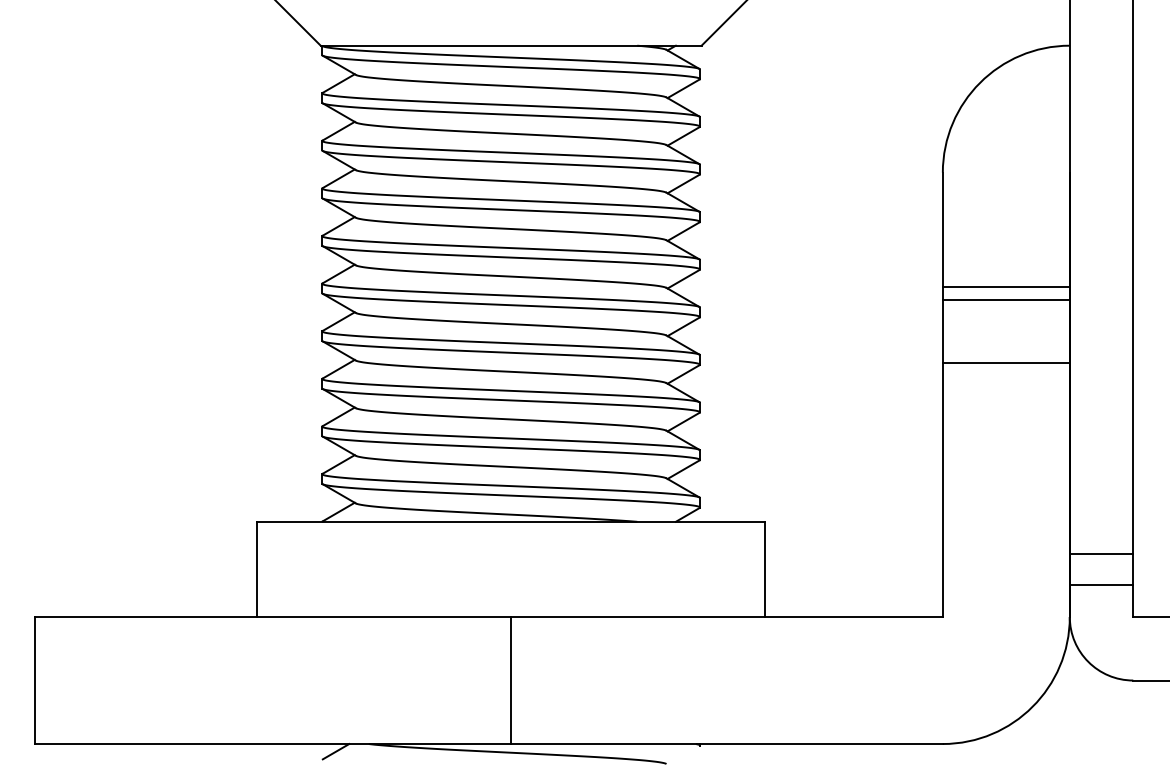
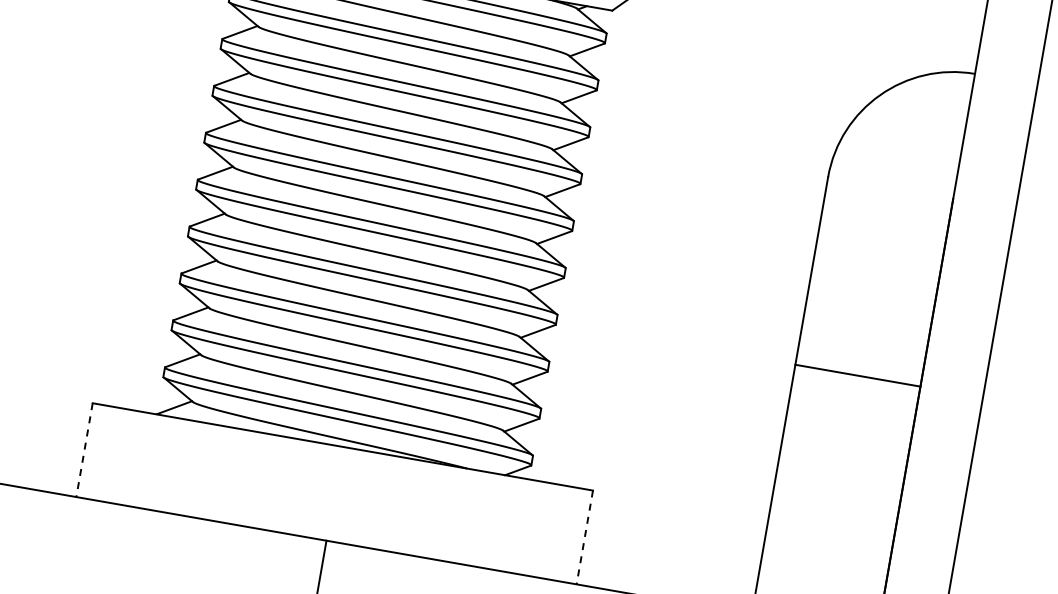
line: (1005, 286) -> (870, 300), removed
line: (1005, 299) -> (868, 312), removed
line: (1101, 553) -> (918, 579), removed
line: (257, 569) -> (84, 450), solid -> dashed
line: (765, 569) -> (585, 537), solid -> dashed

